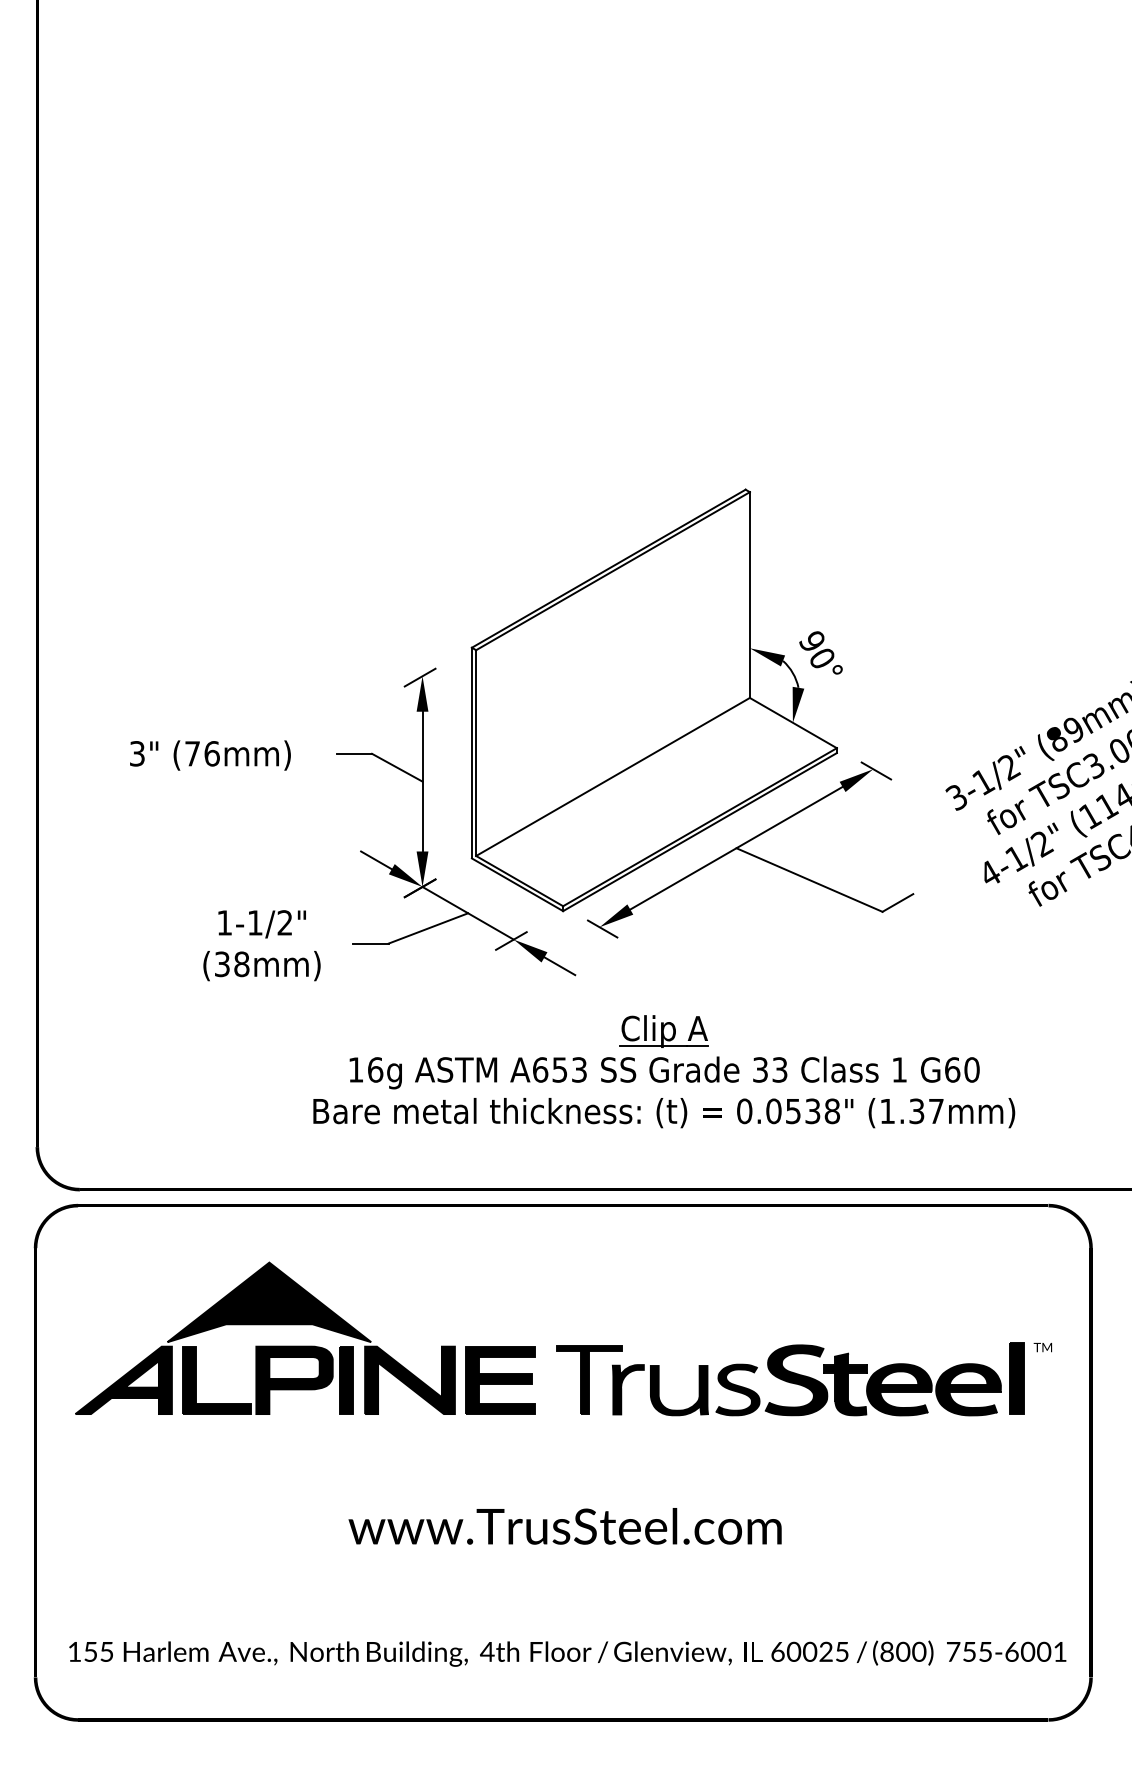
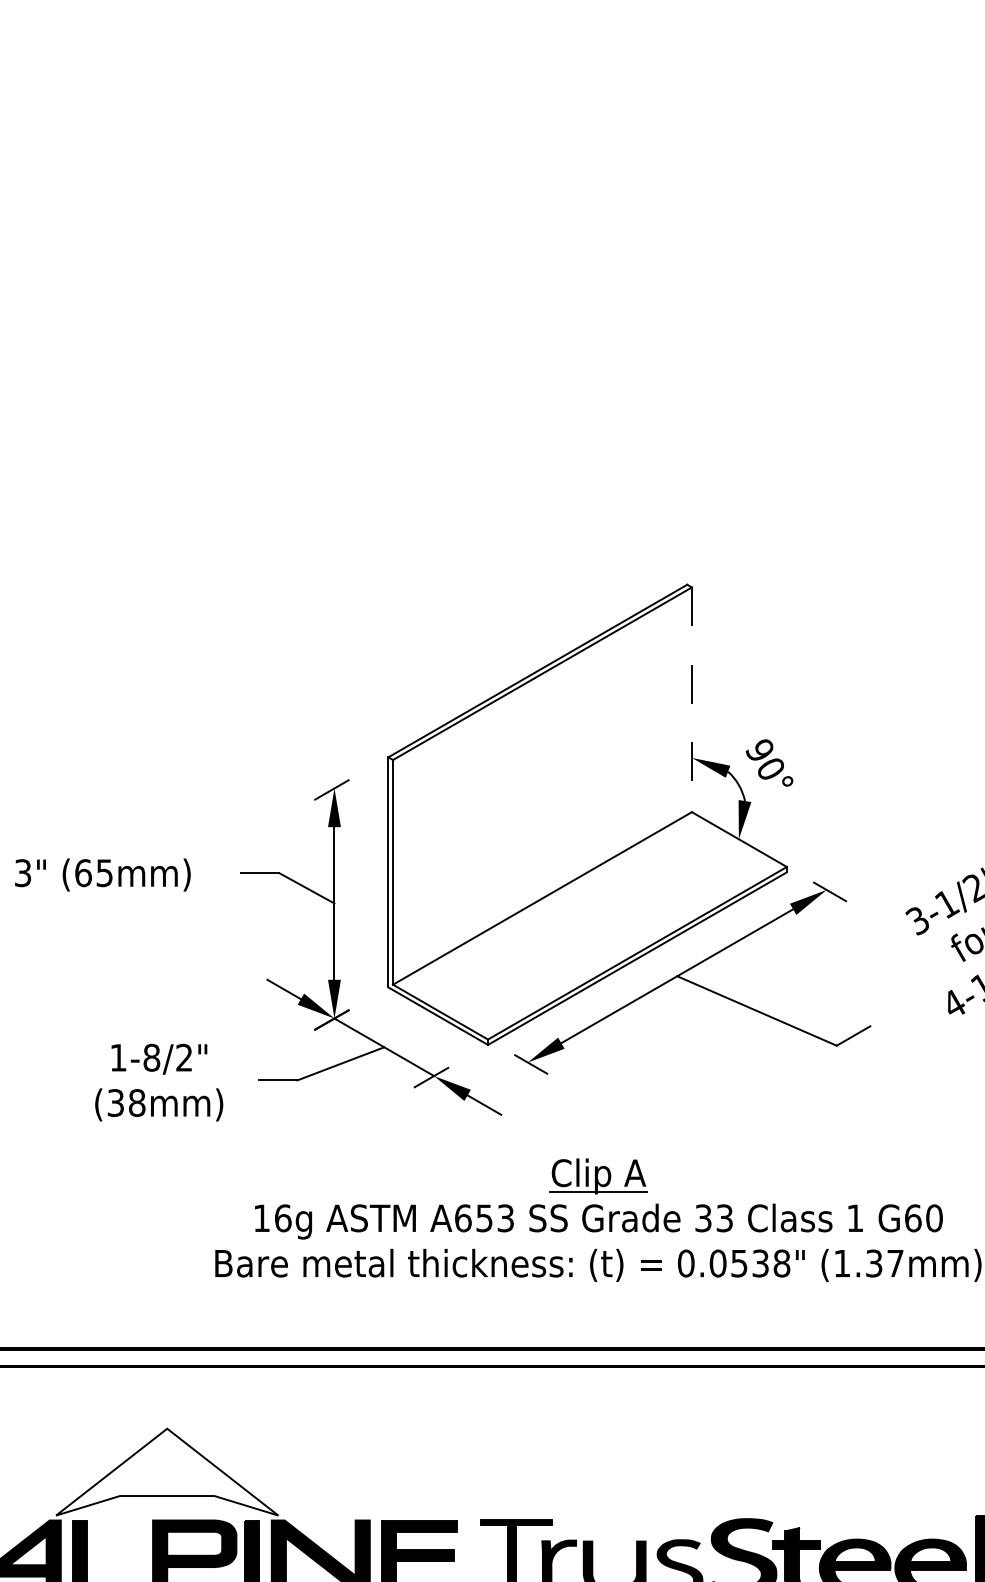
line: (749, 595) -> (691, 700), solid -> dashed
text: (202, 753) -> (94, 872), (76mm) -> (65mm)
text: (254, 922) -> (150, 1057), 1-1/2" -> 1-8/2"
fill: (269, 1302) -> (167, 1472), removed

